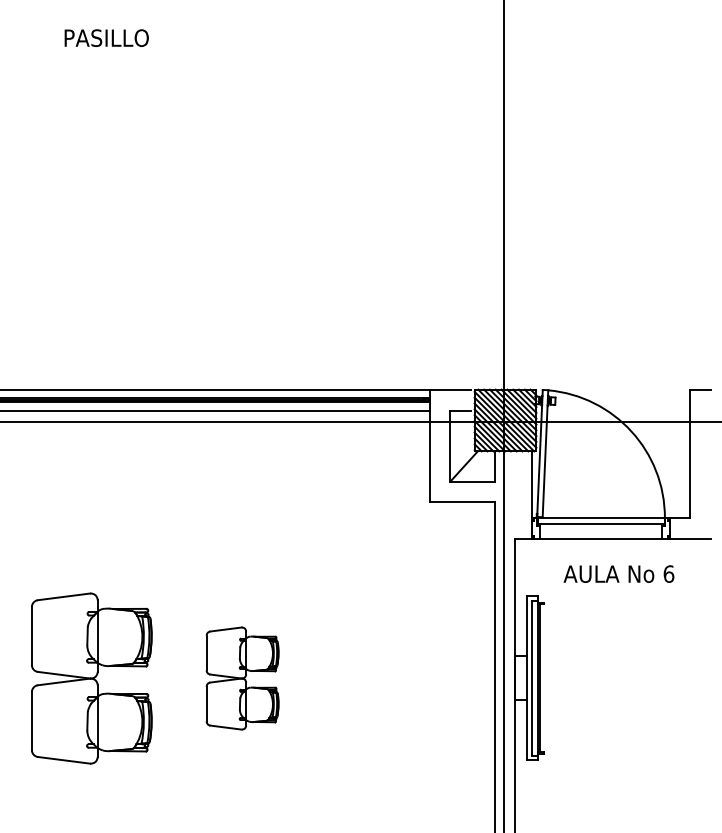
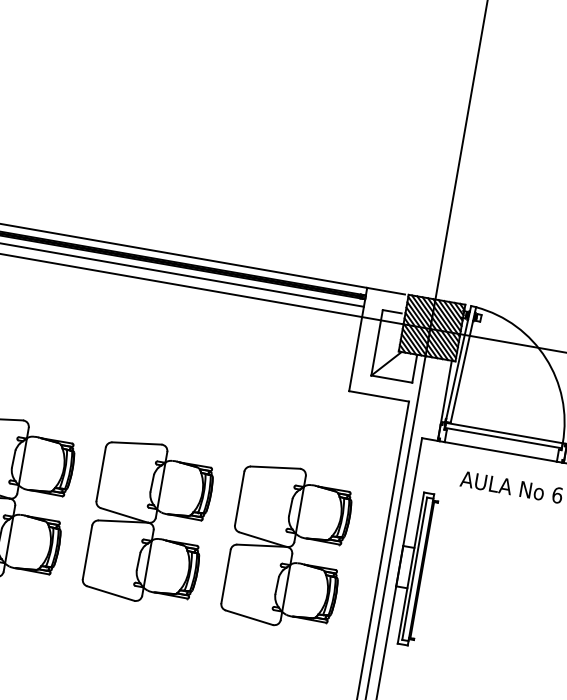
part: (242, 678) -> (149, 522), size x1.67
part: (393, 678) -> (287, 547), added

